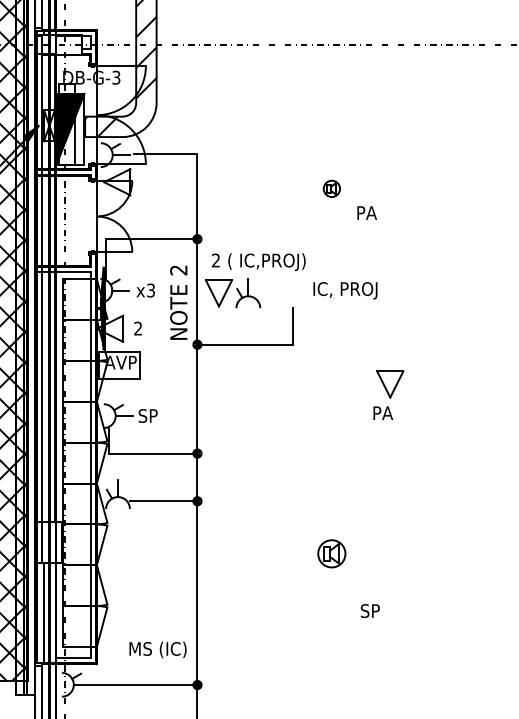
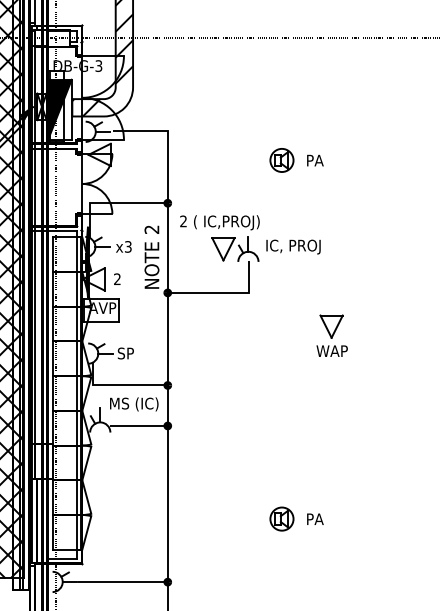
part: (331, 188) -> (281, 160), size x1.67
text: (366, 212) -> (314, 160), moved
part: (233, 293) -> (235, 249), moved
text: (390, 412) -> (331, 350), PA -> WAP
part: (331, 553) -> (281, 518), moved
text: (370, 611) -> (314, 519), SP -> PA
text: (157, 649) -> (133, 404), moved

